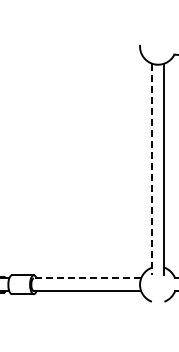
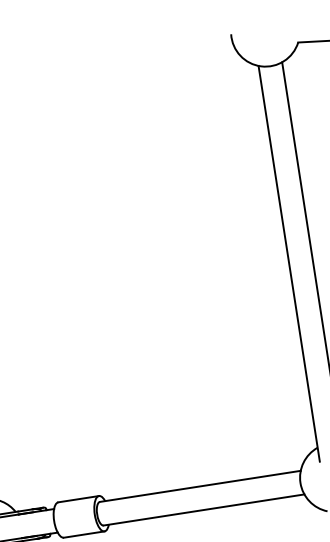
line: (151, 169) -> (288, 264), dashed -> solid
line: (87, 278) -> (200, 486), dashed -> solid

